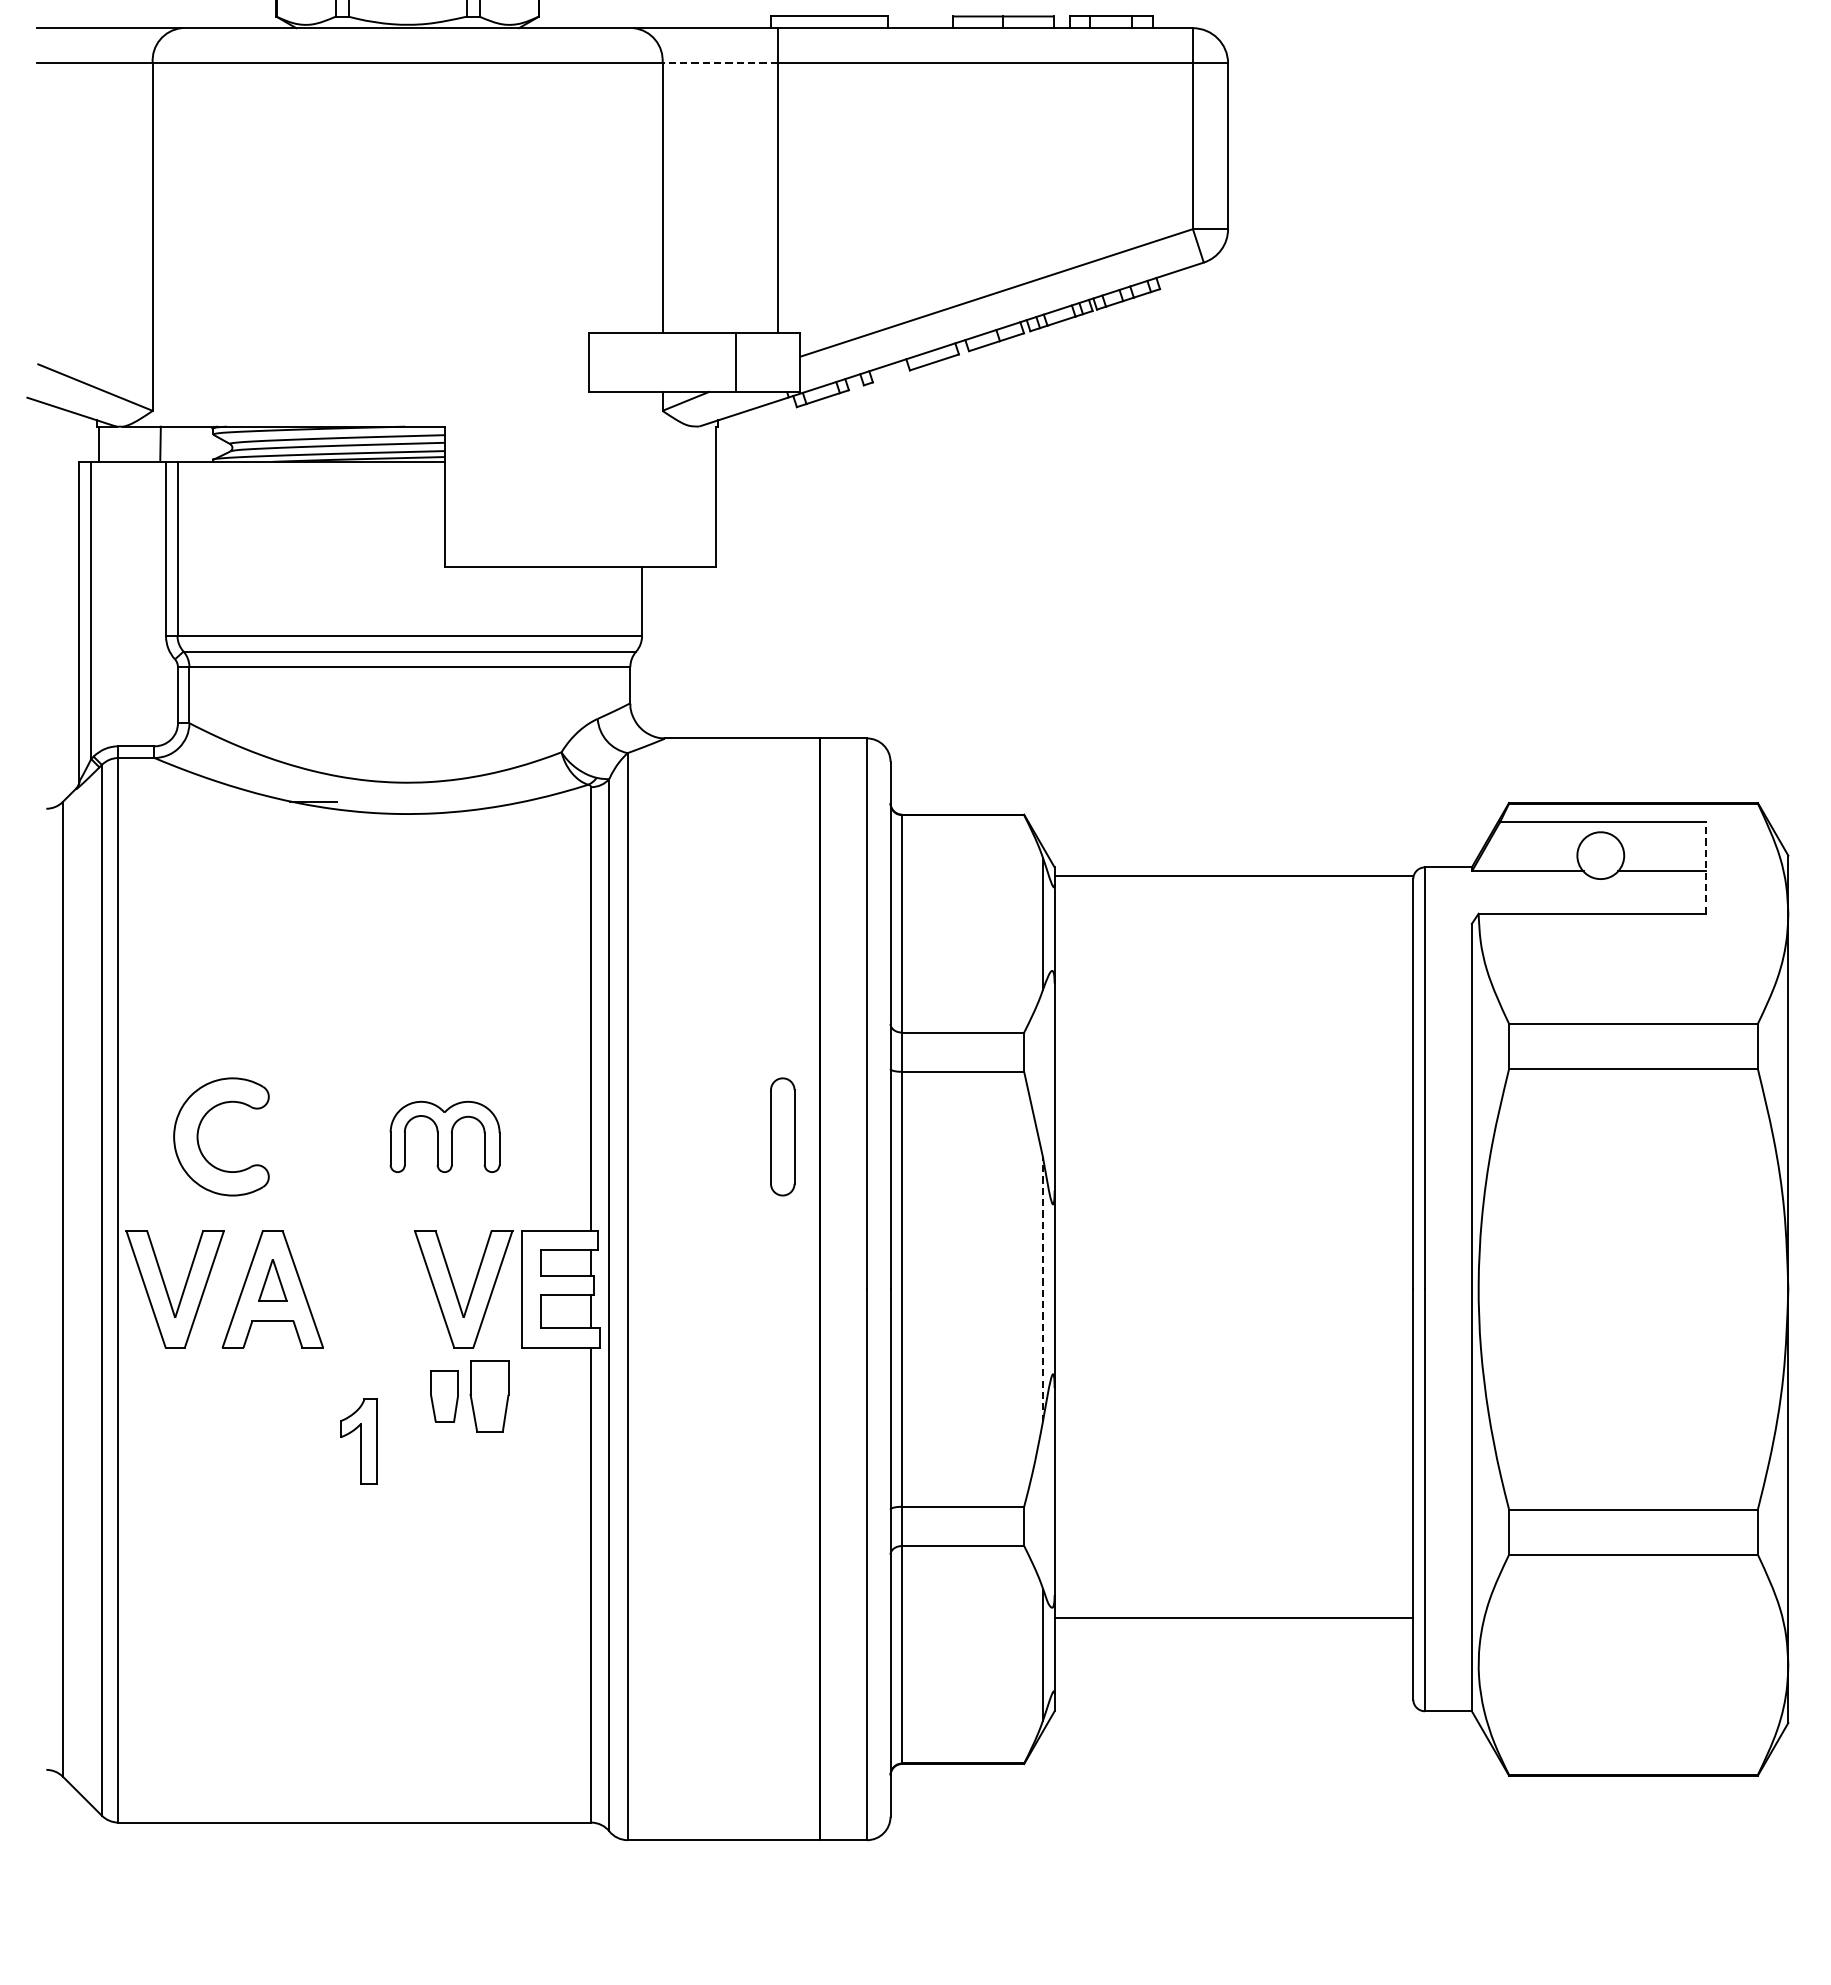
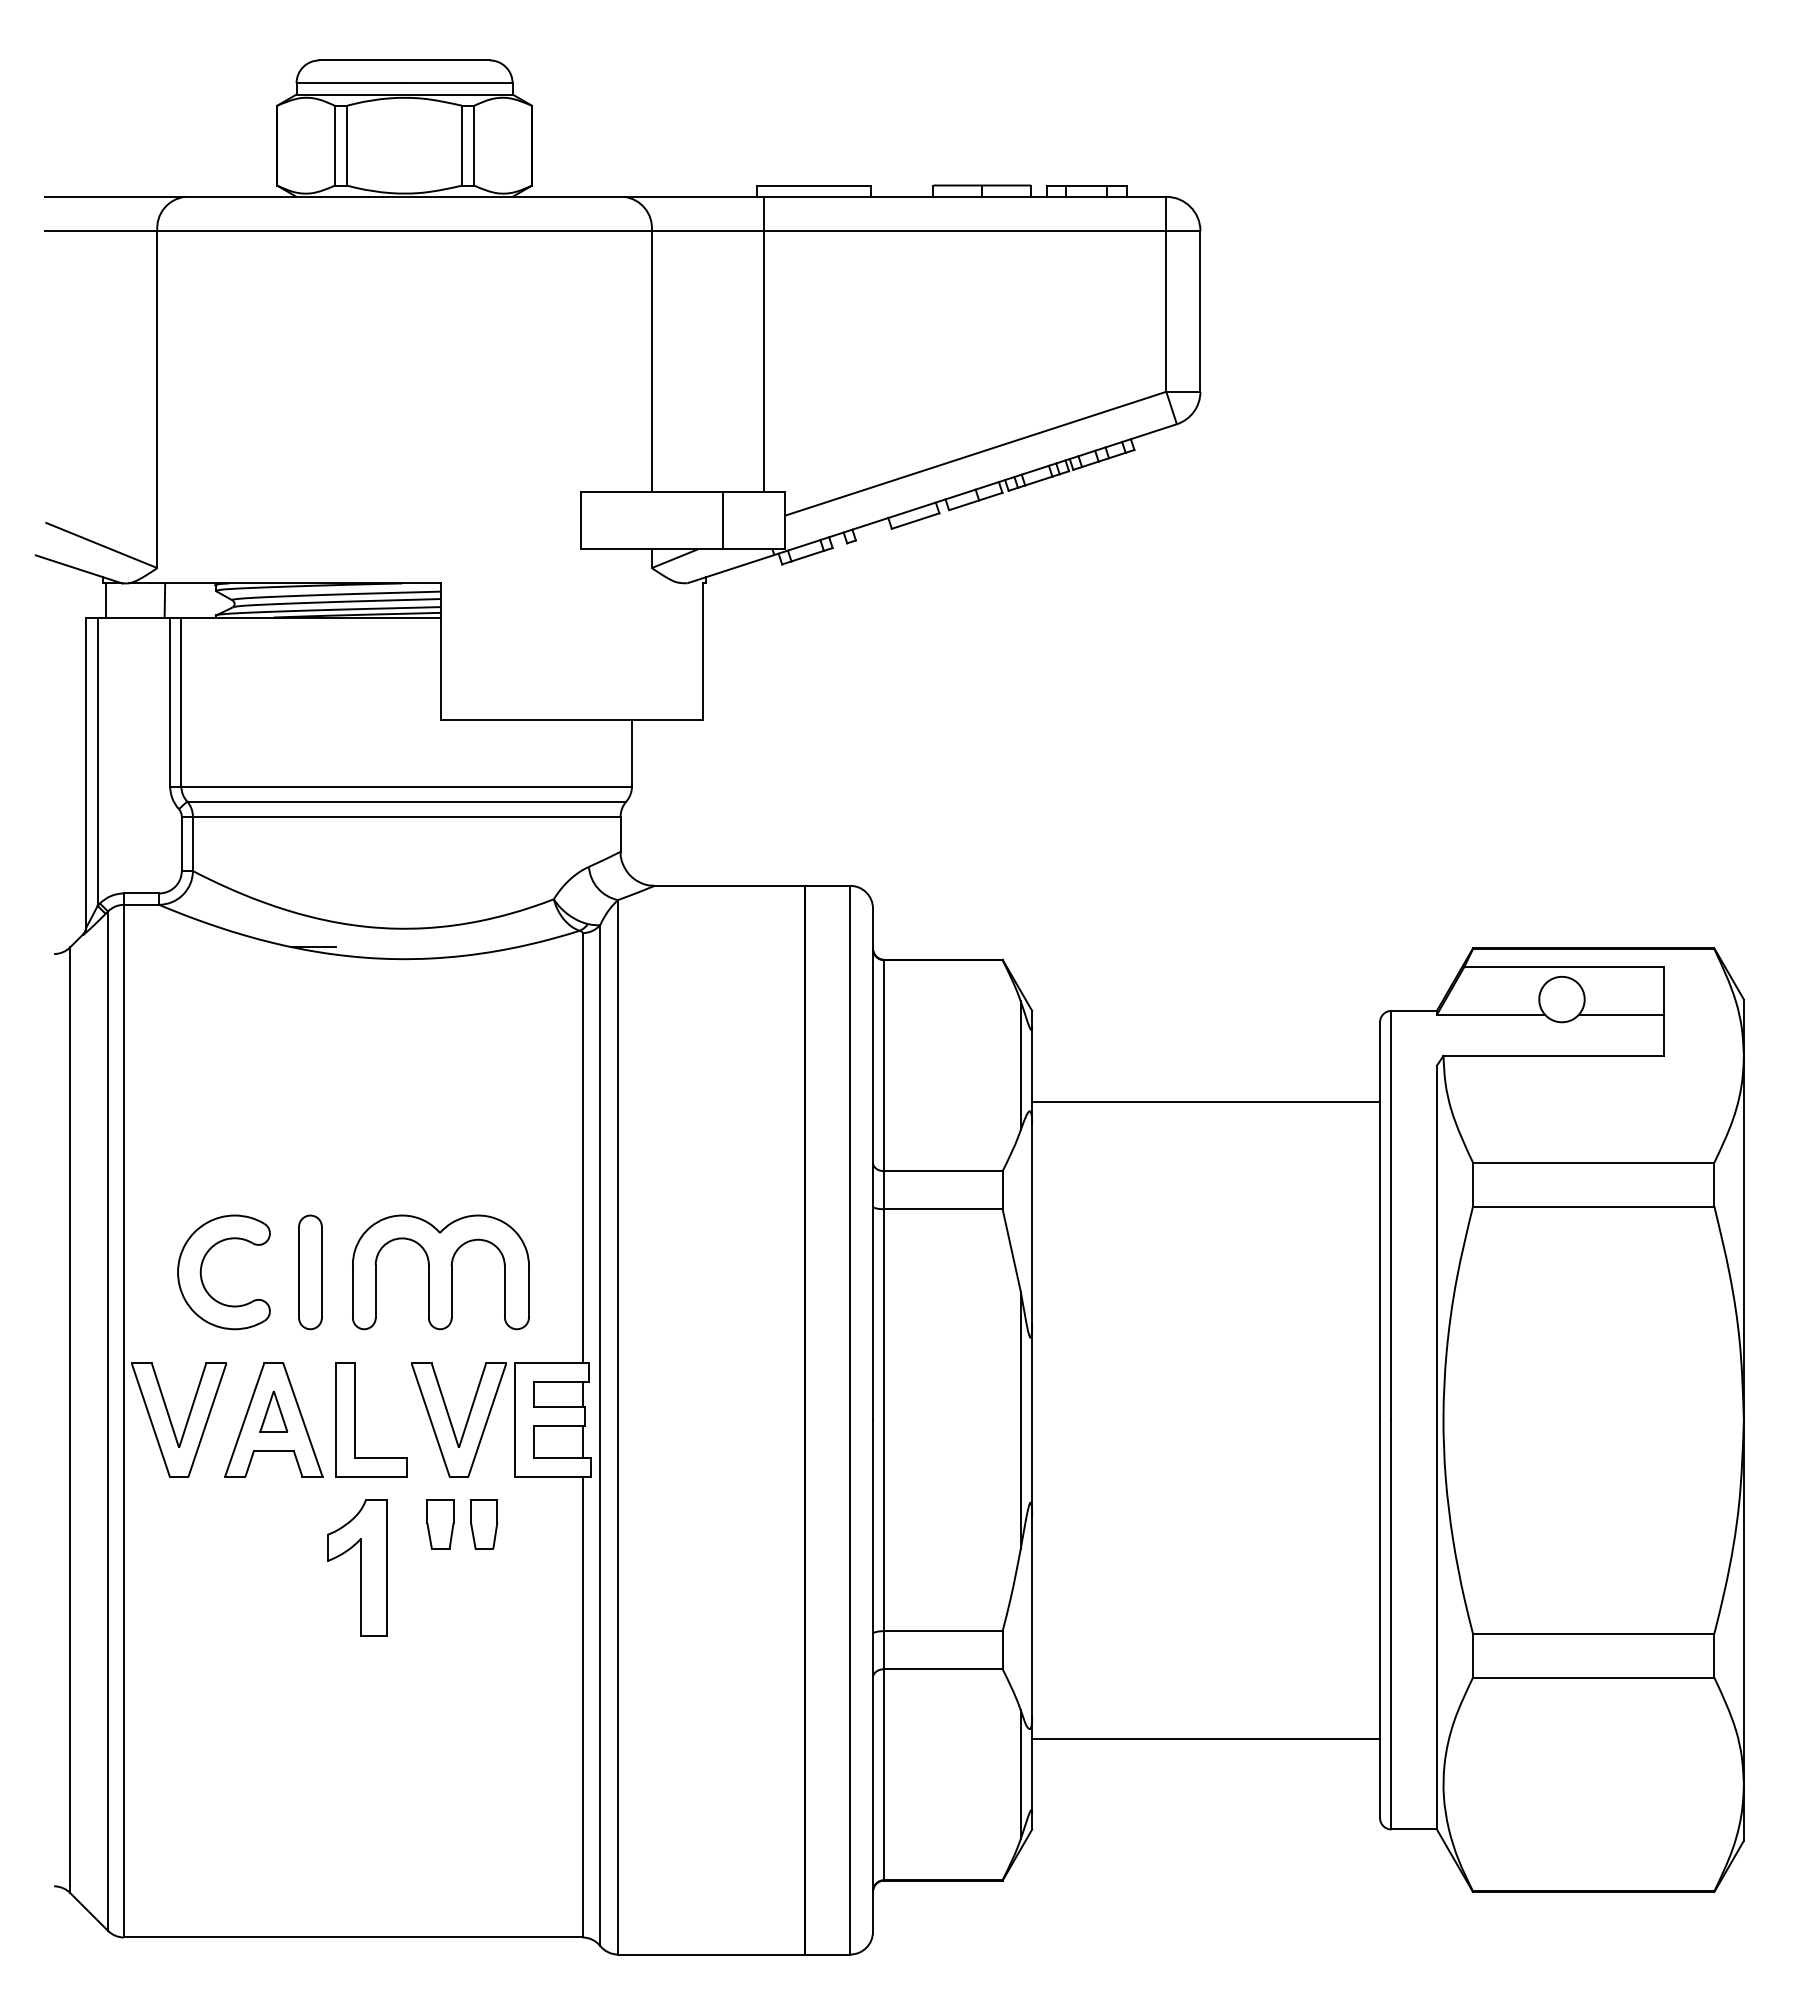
line: (719, 62) -> (707, 230), dashed -> solid
line: (1706, 867) -> (1664, 1011), dashed -> solid
line: (1234, 875) -> (1206, 1101), moved
part: (444, 1137) -> (440, 1272), size x1.67
part: (782, 1137) -> (310, 1272), moved
part: (357, 1288) -> (355, 1419), added
line: (1042, 1288) -> (1020, 1419), dashed -> solid
part: (490, 1396) -> (484, 1524), size x0.71
part: (359, 1441) -> (357, 1567), size x1.67

